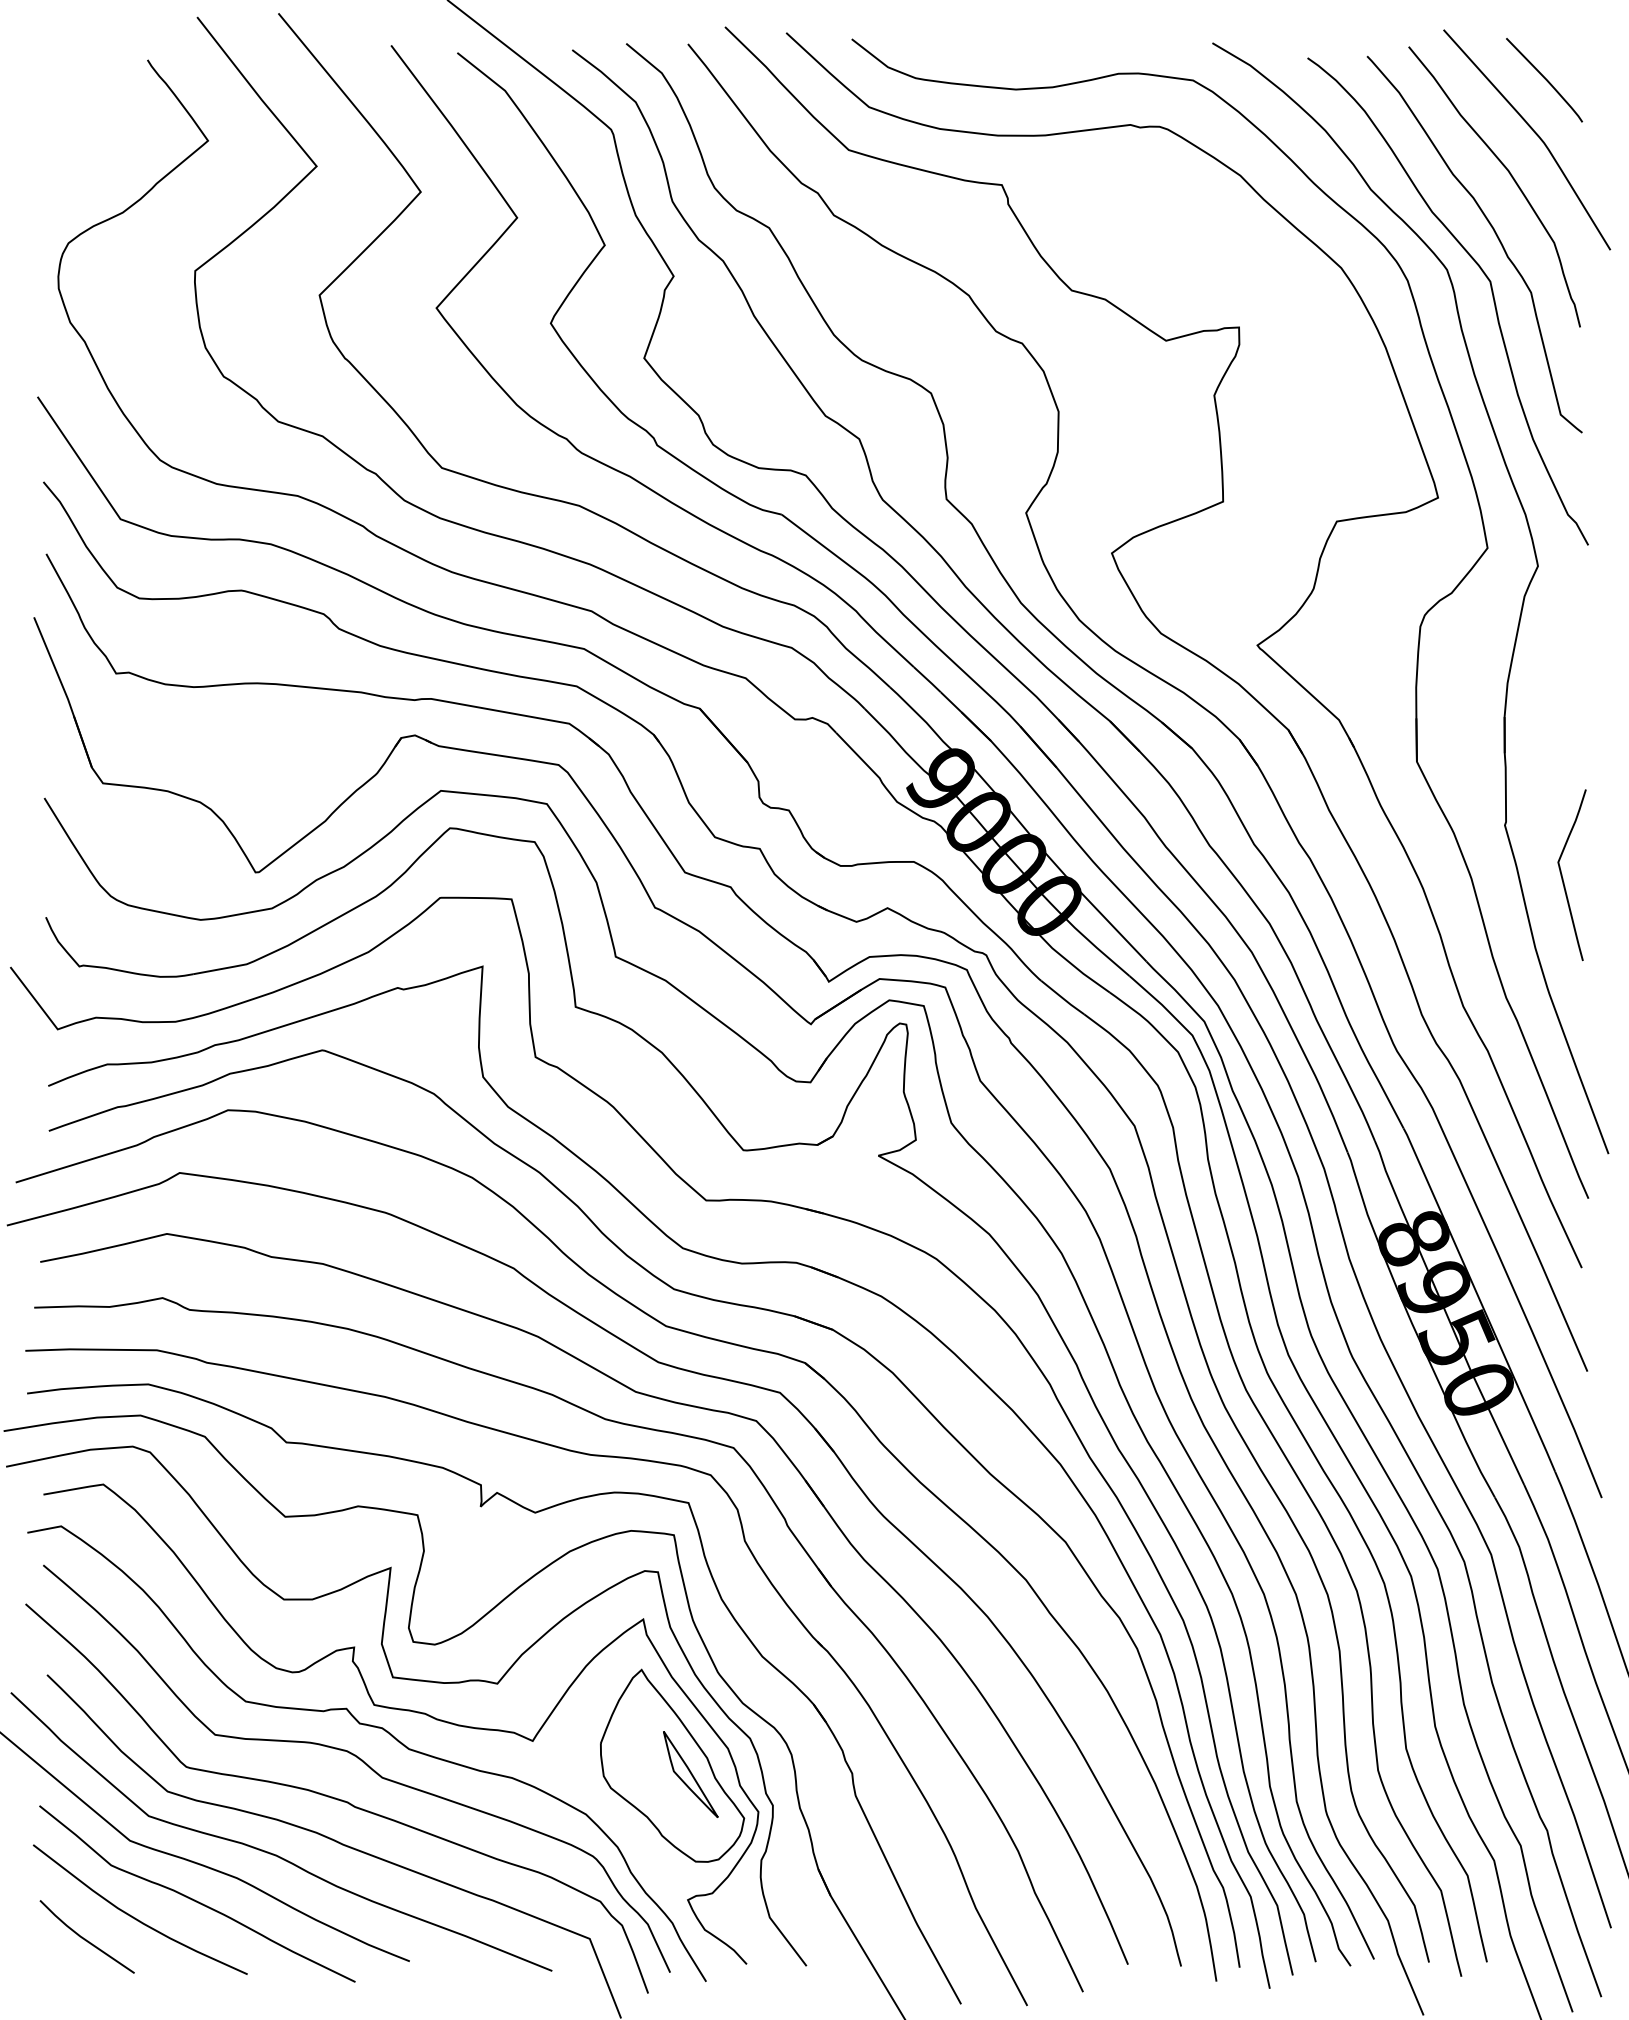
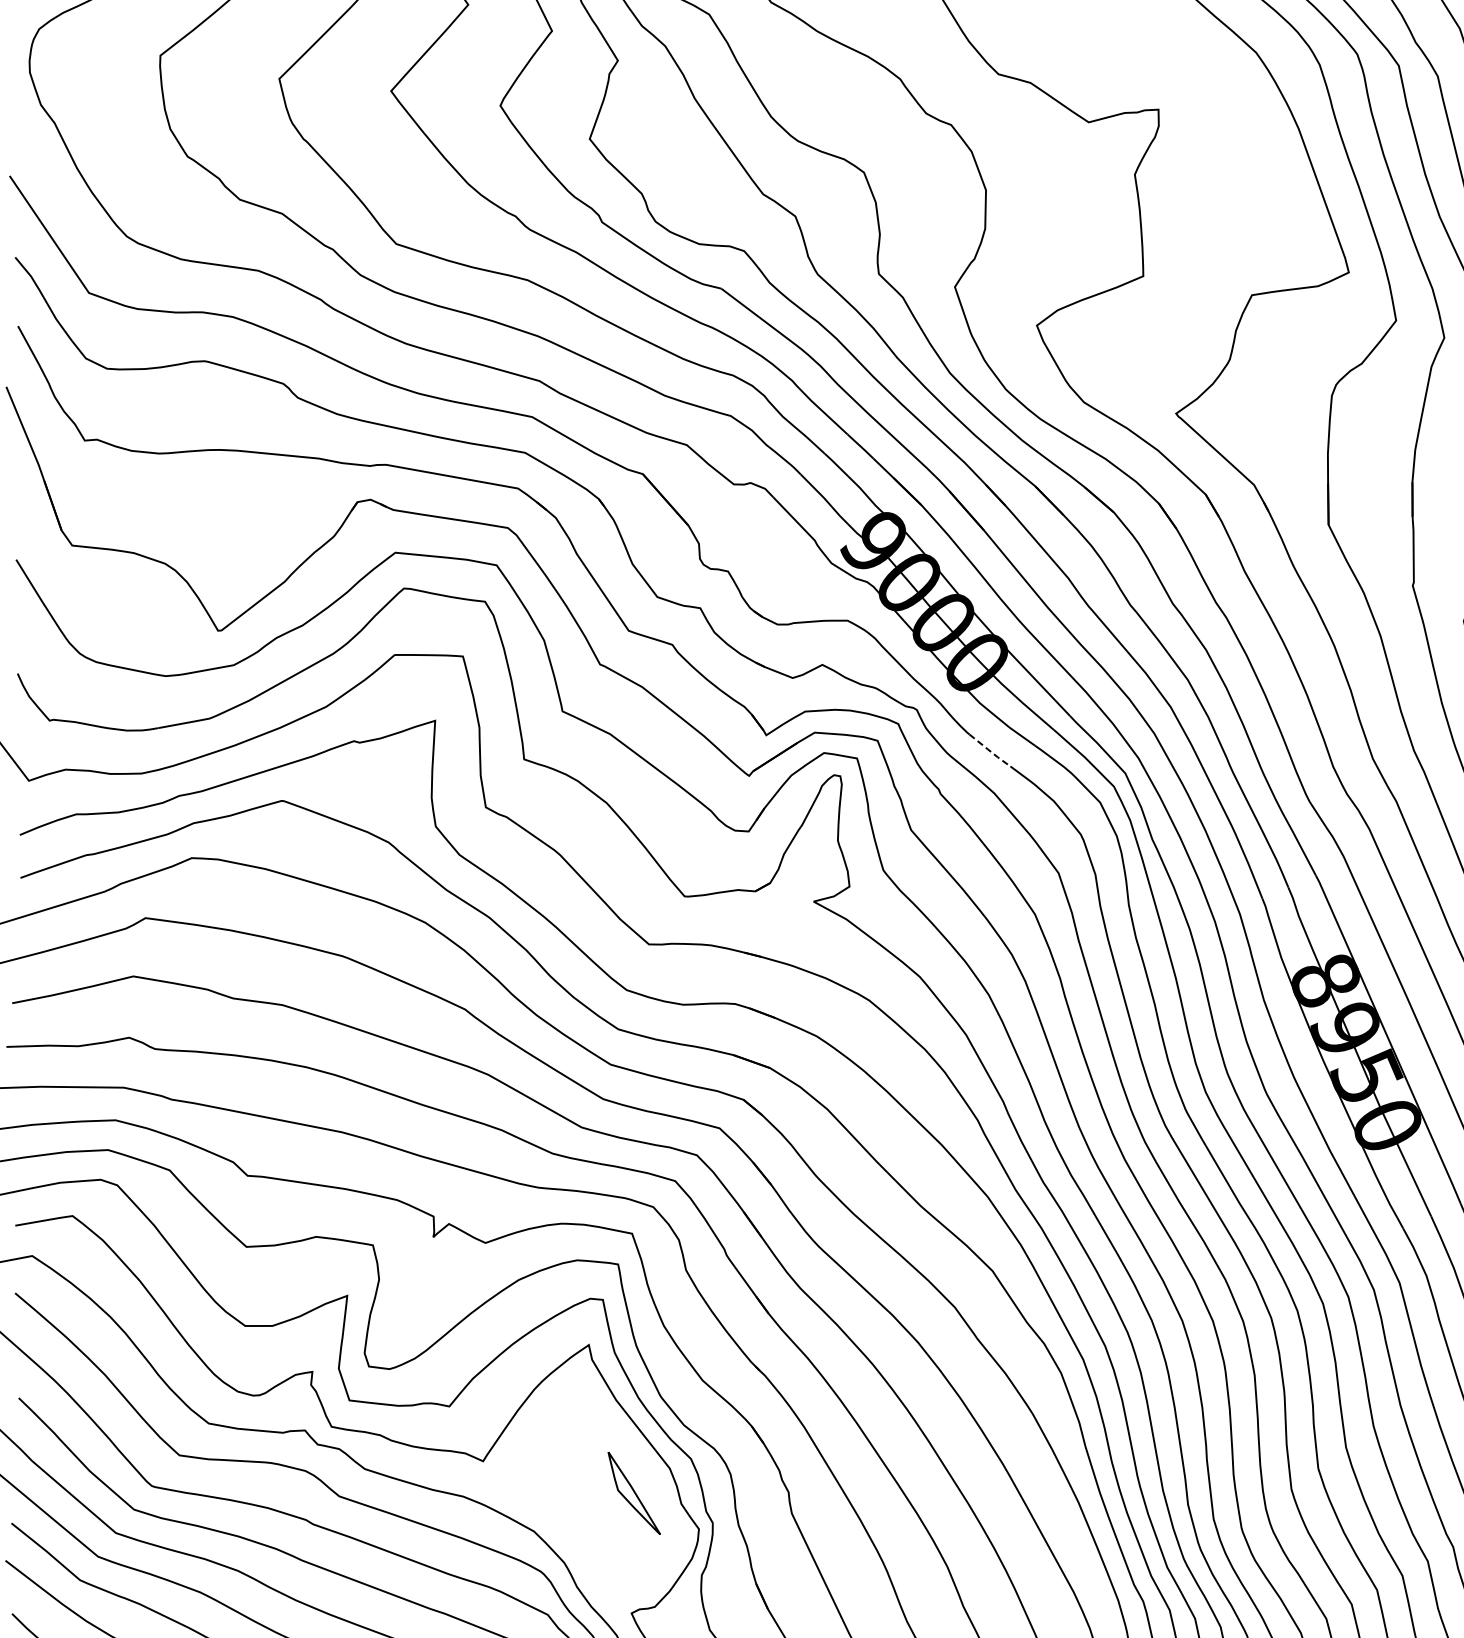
line: (1062, 998) -> (989, 751), solid -> dashed
part: (672, 1765) -> (616, 1484), removed

